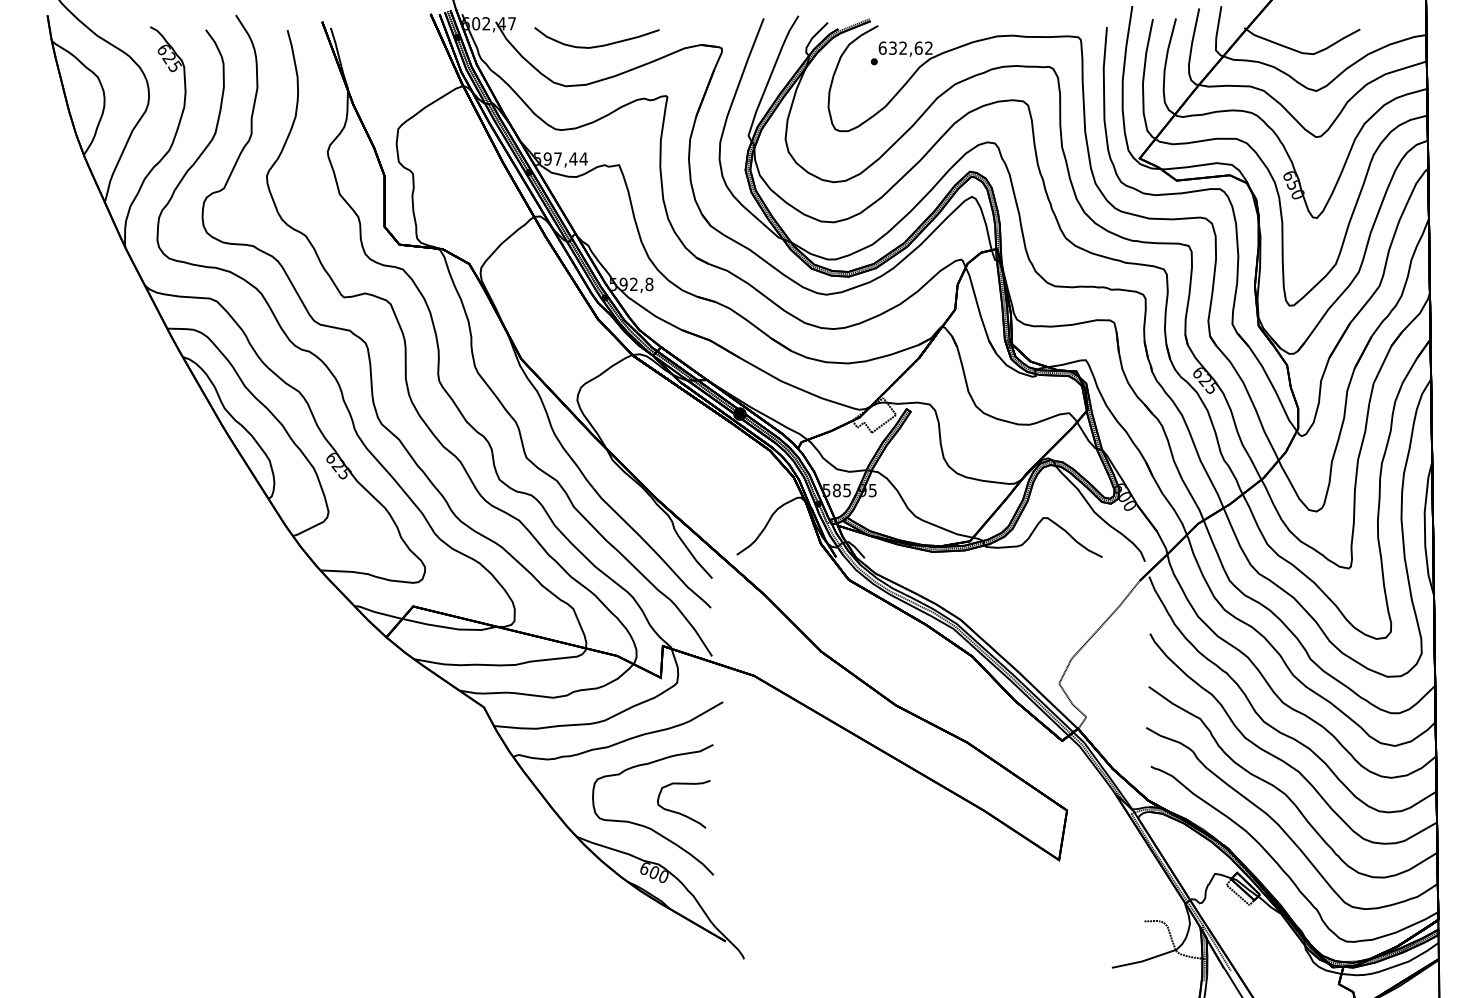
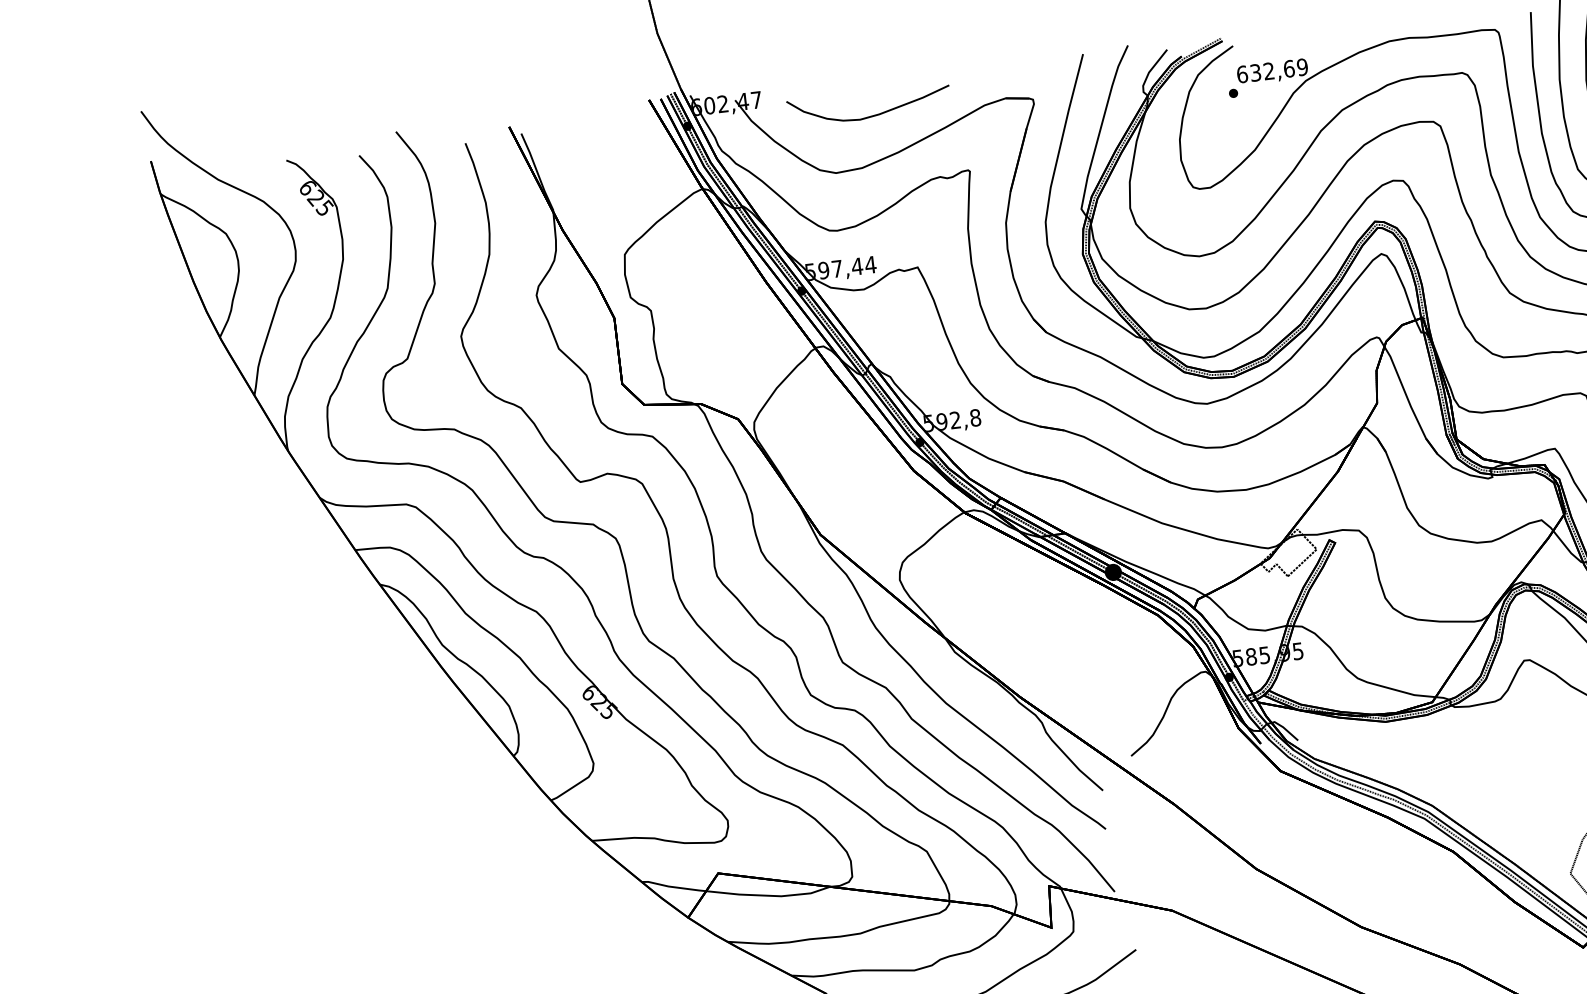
text: (928, 47) -> (1301, 66), 632,62 -> 632,69

